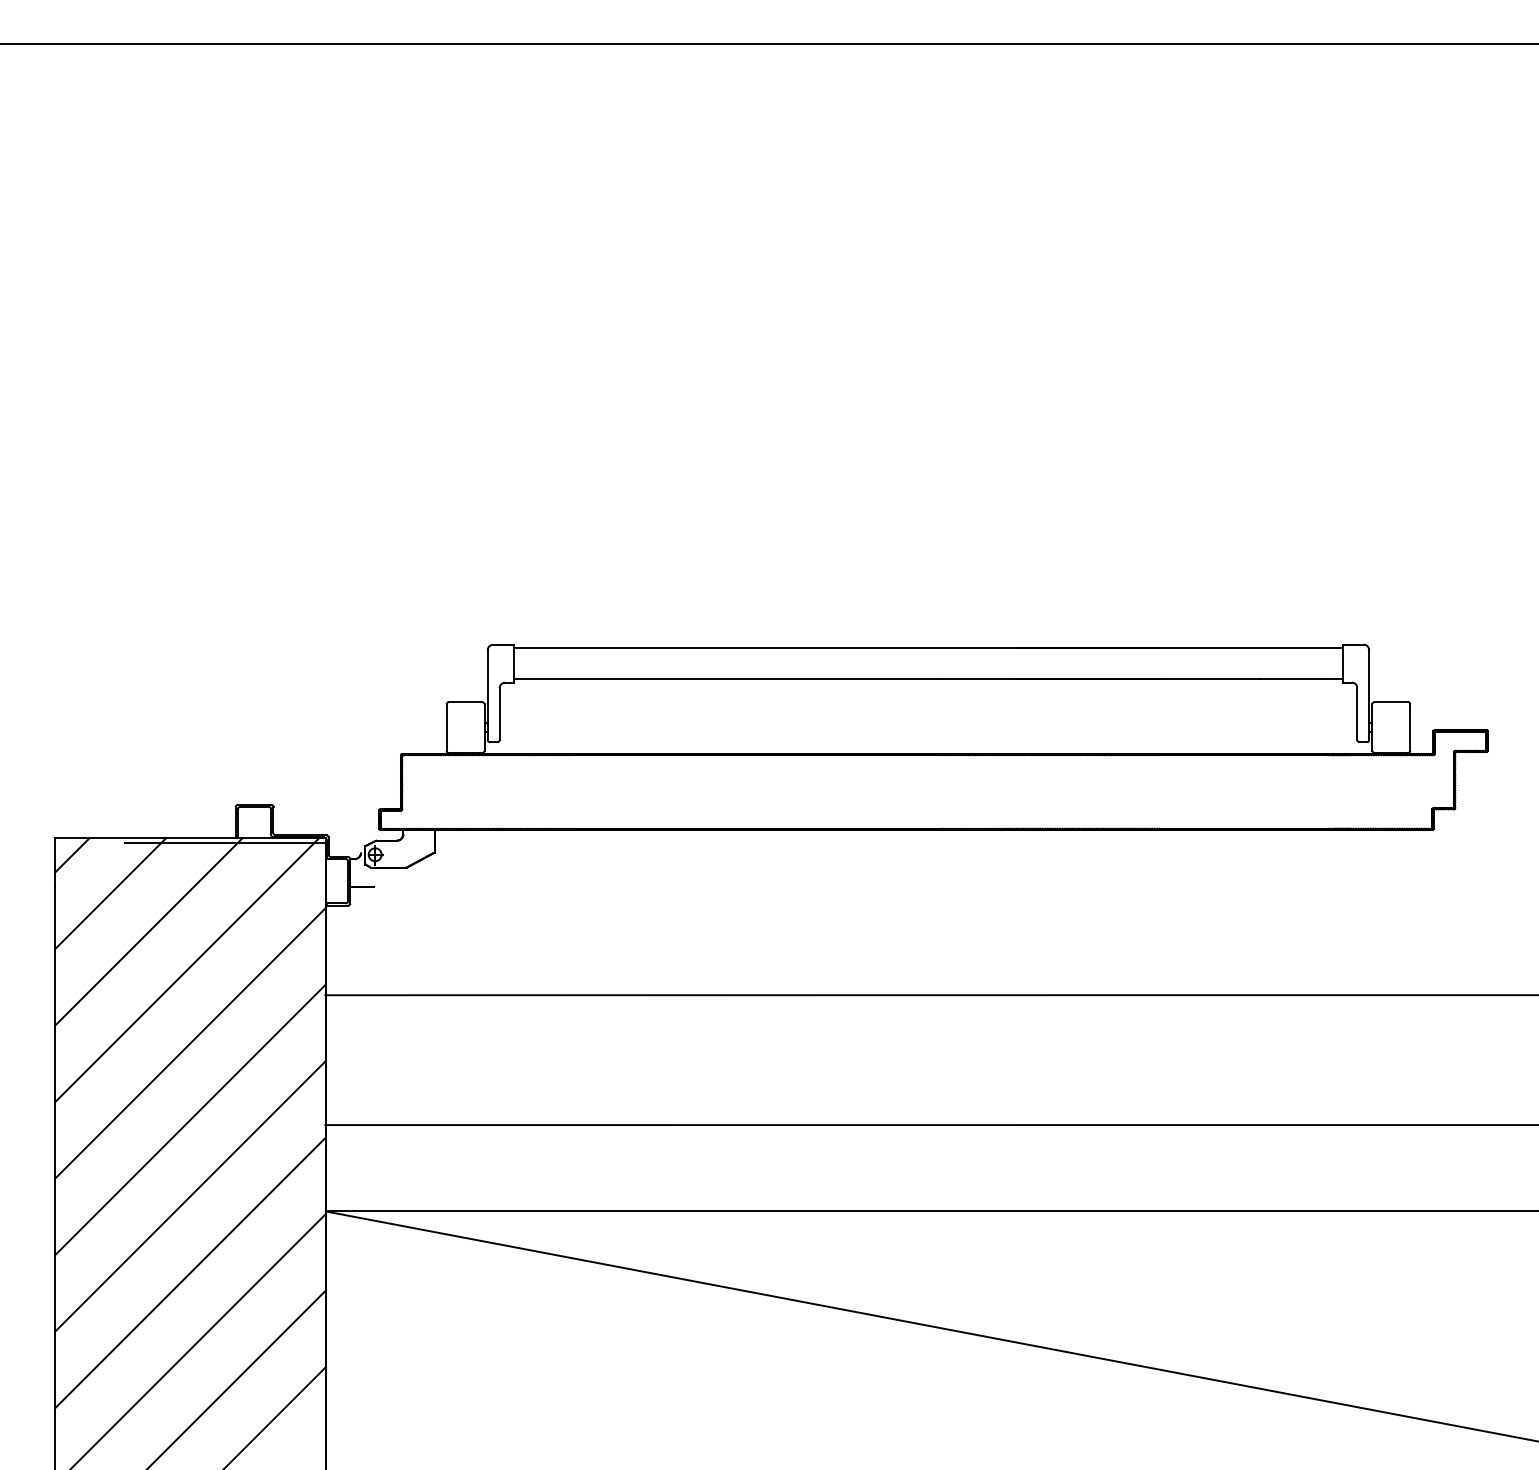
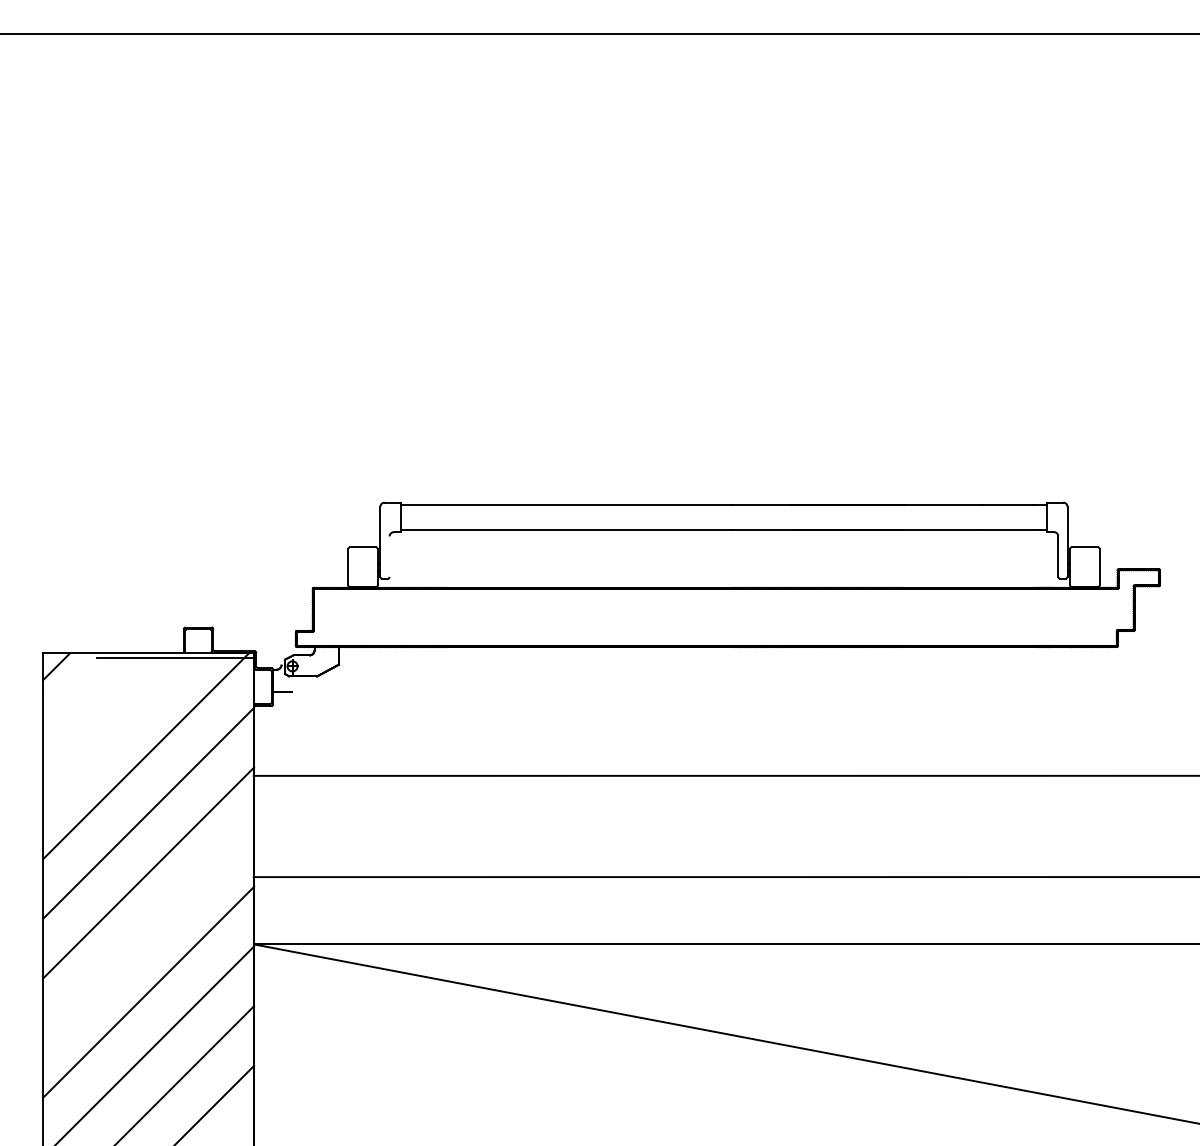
line: (499, 713) -> (389, 556), removed
line: (110, 893) -> (86, 696), removed
line: (149, 931) -> (116, 726), removed
line: (190, 1196) -> (148, 932), removed

